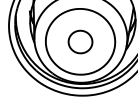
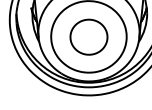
part: (80, 41) -> (88, 36), size x1.43

